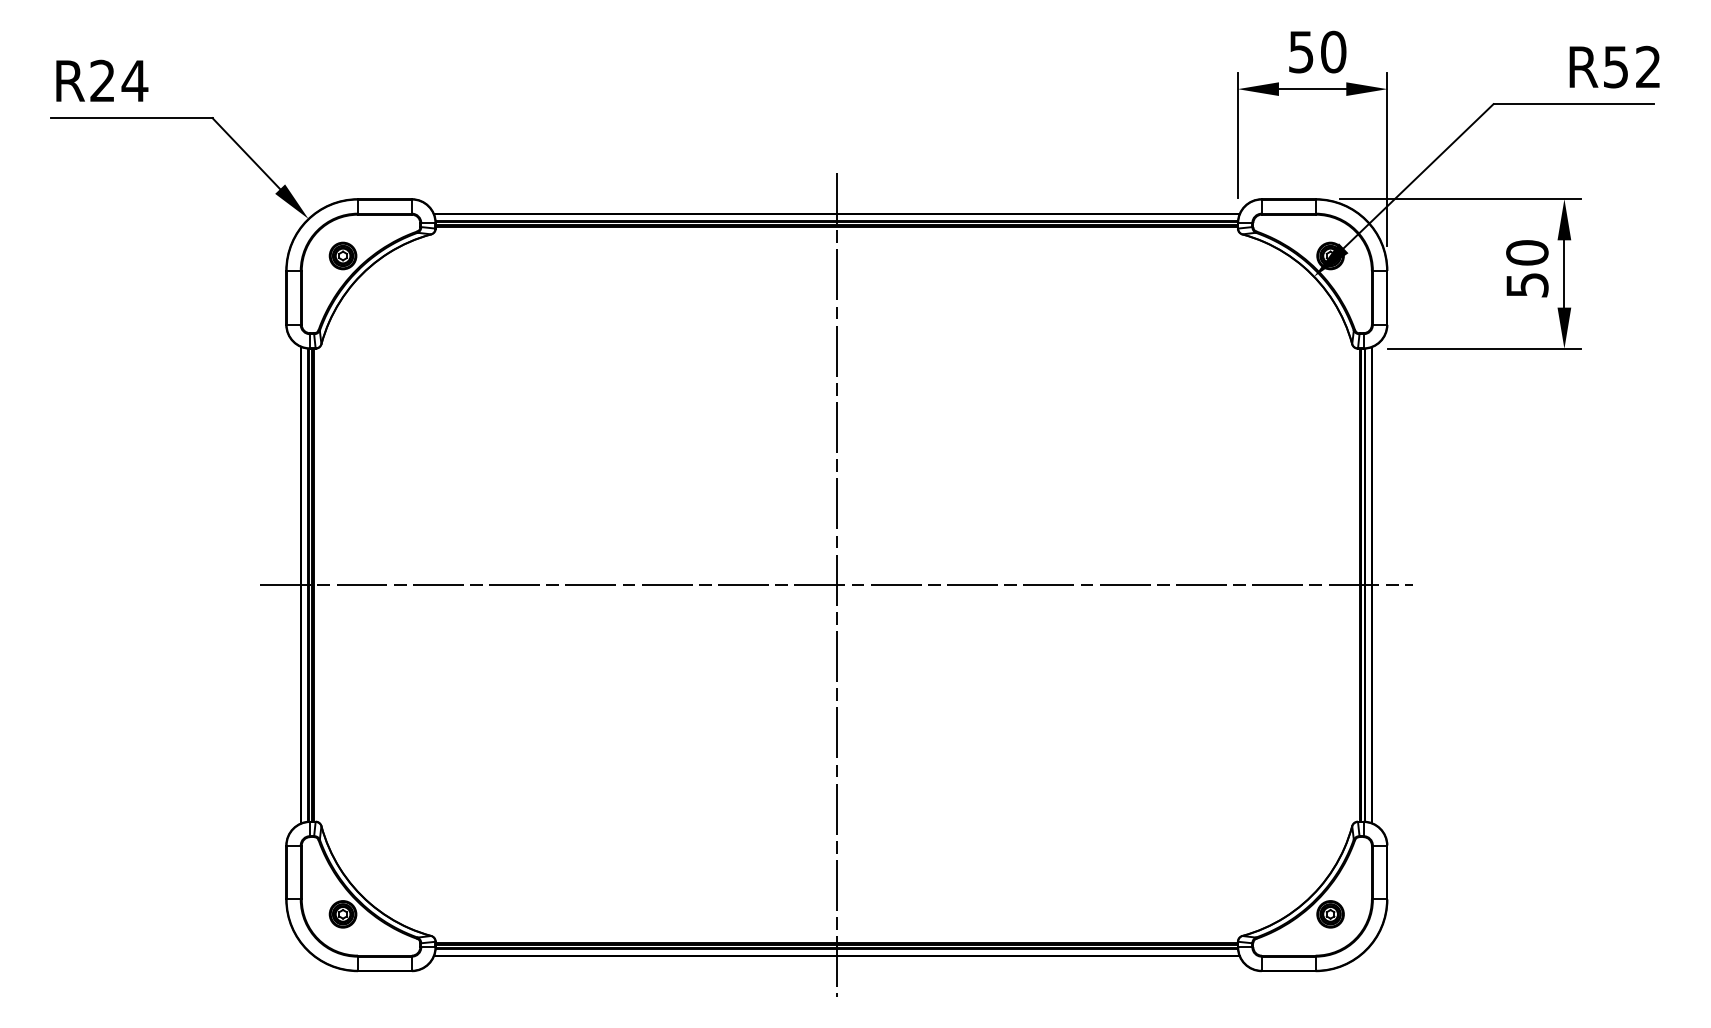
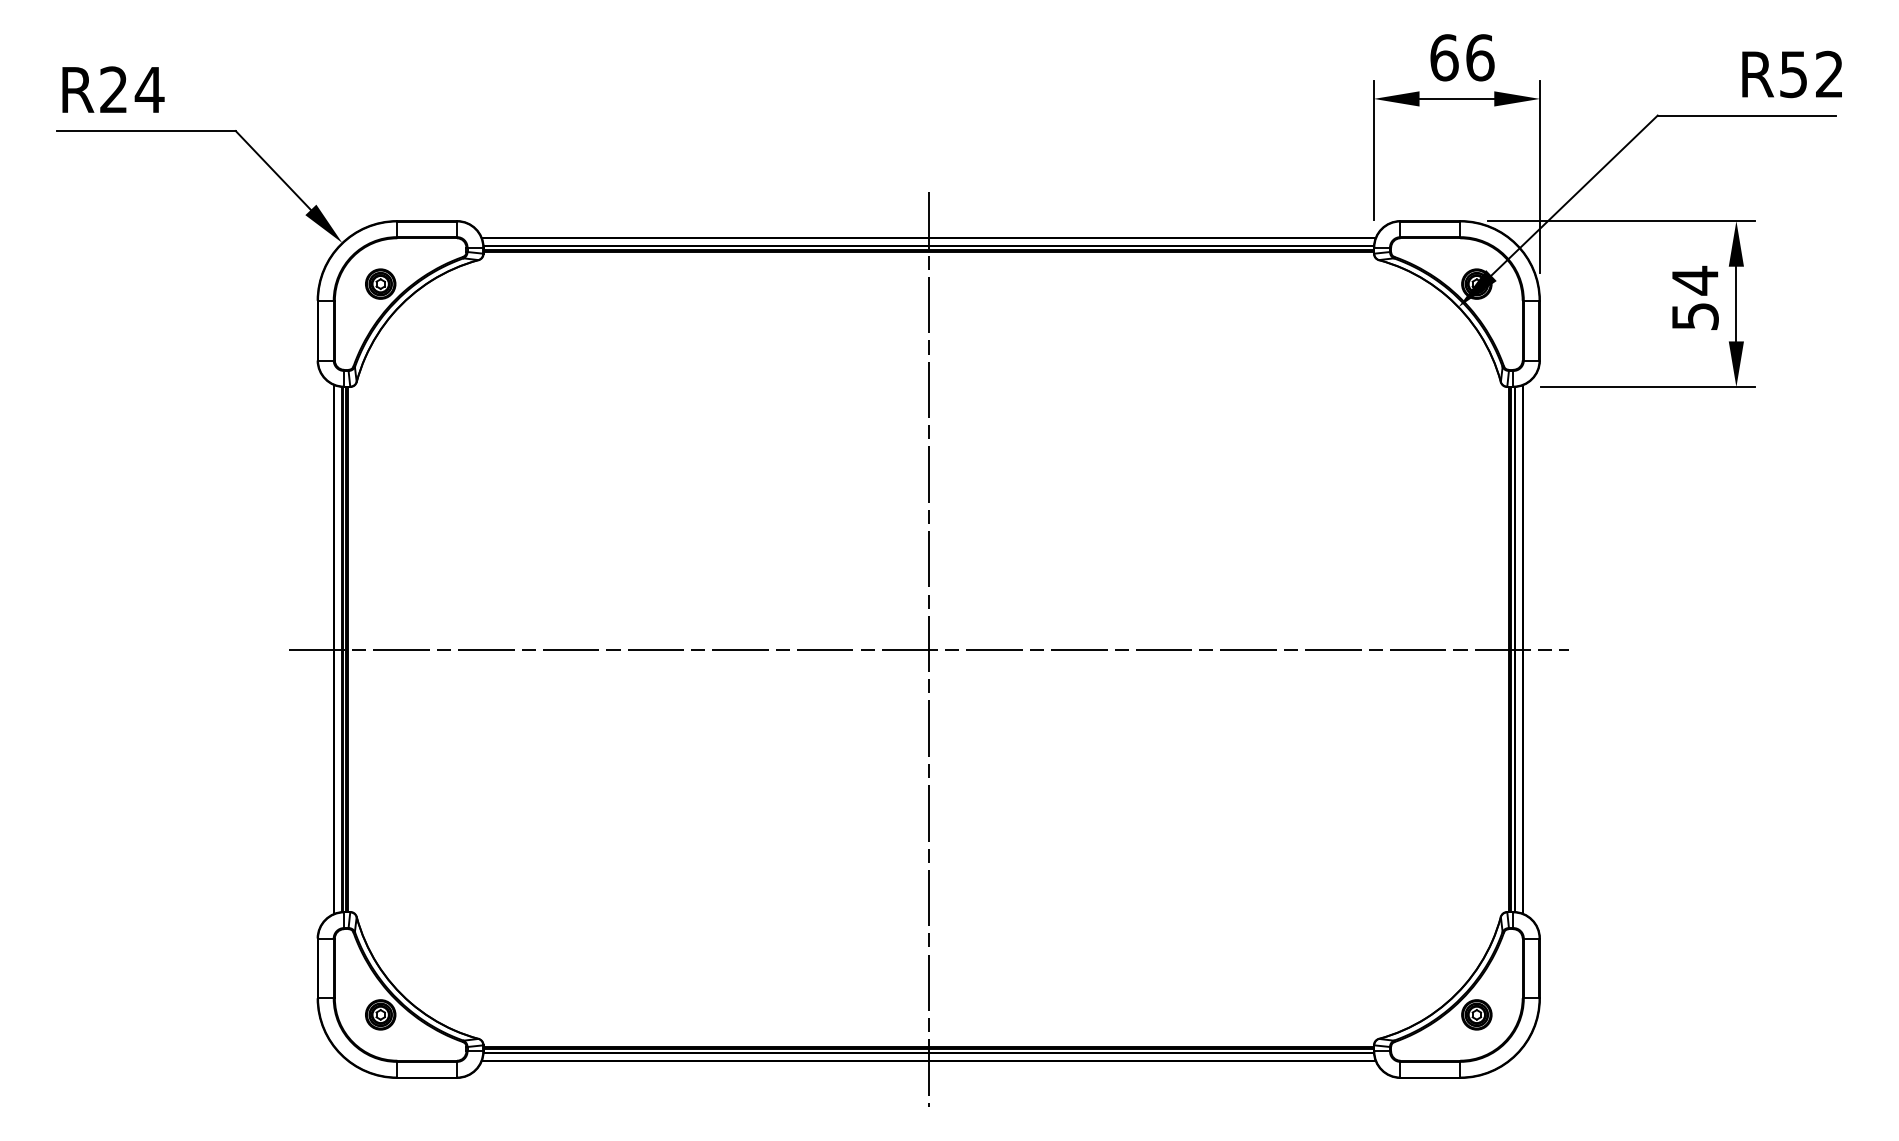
text: (1317, 51) -> (1462, 57), 50 -> 66
text: (1526, 252) -> (1694, 280), 50 -> 54

